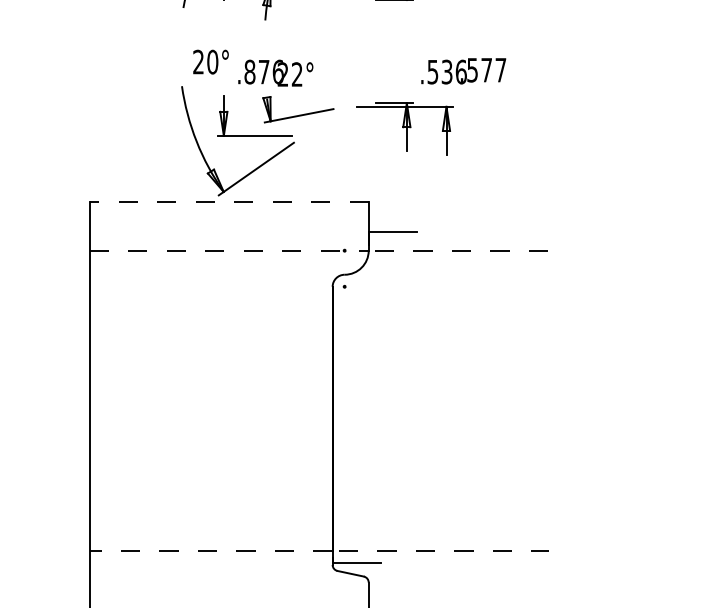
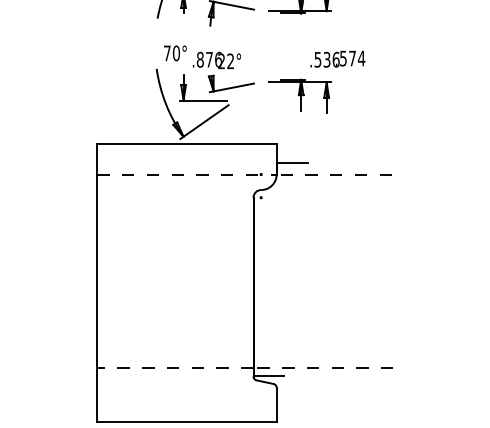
text: (197, 62) -> (166, 53), 20° -> 70°
text: (500, 70) -> (361, 58), .577 -> .574
line: (229, 202) -> (187, 143), dashed -> solid

